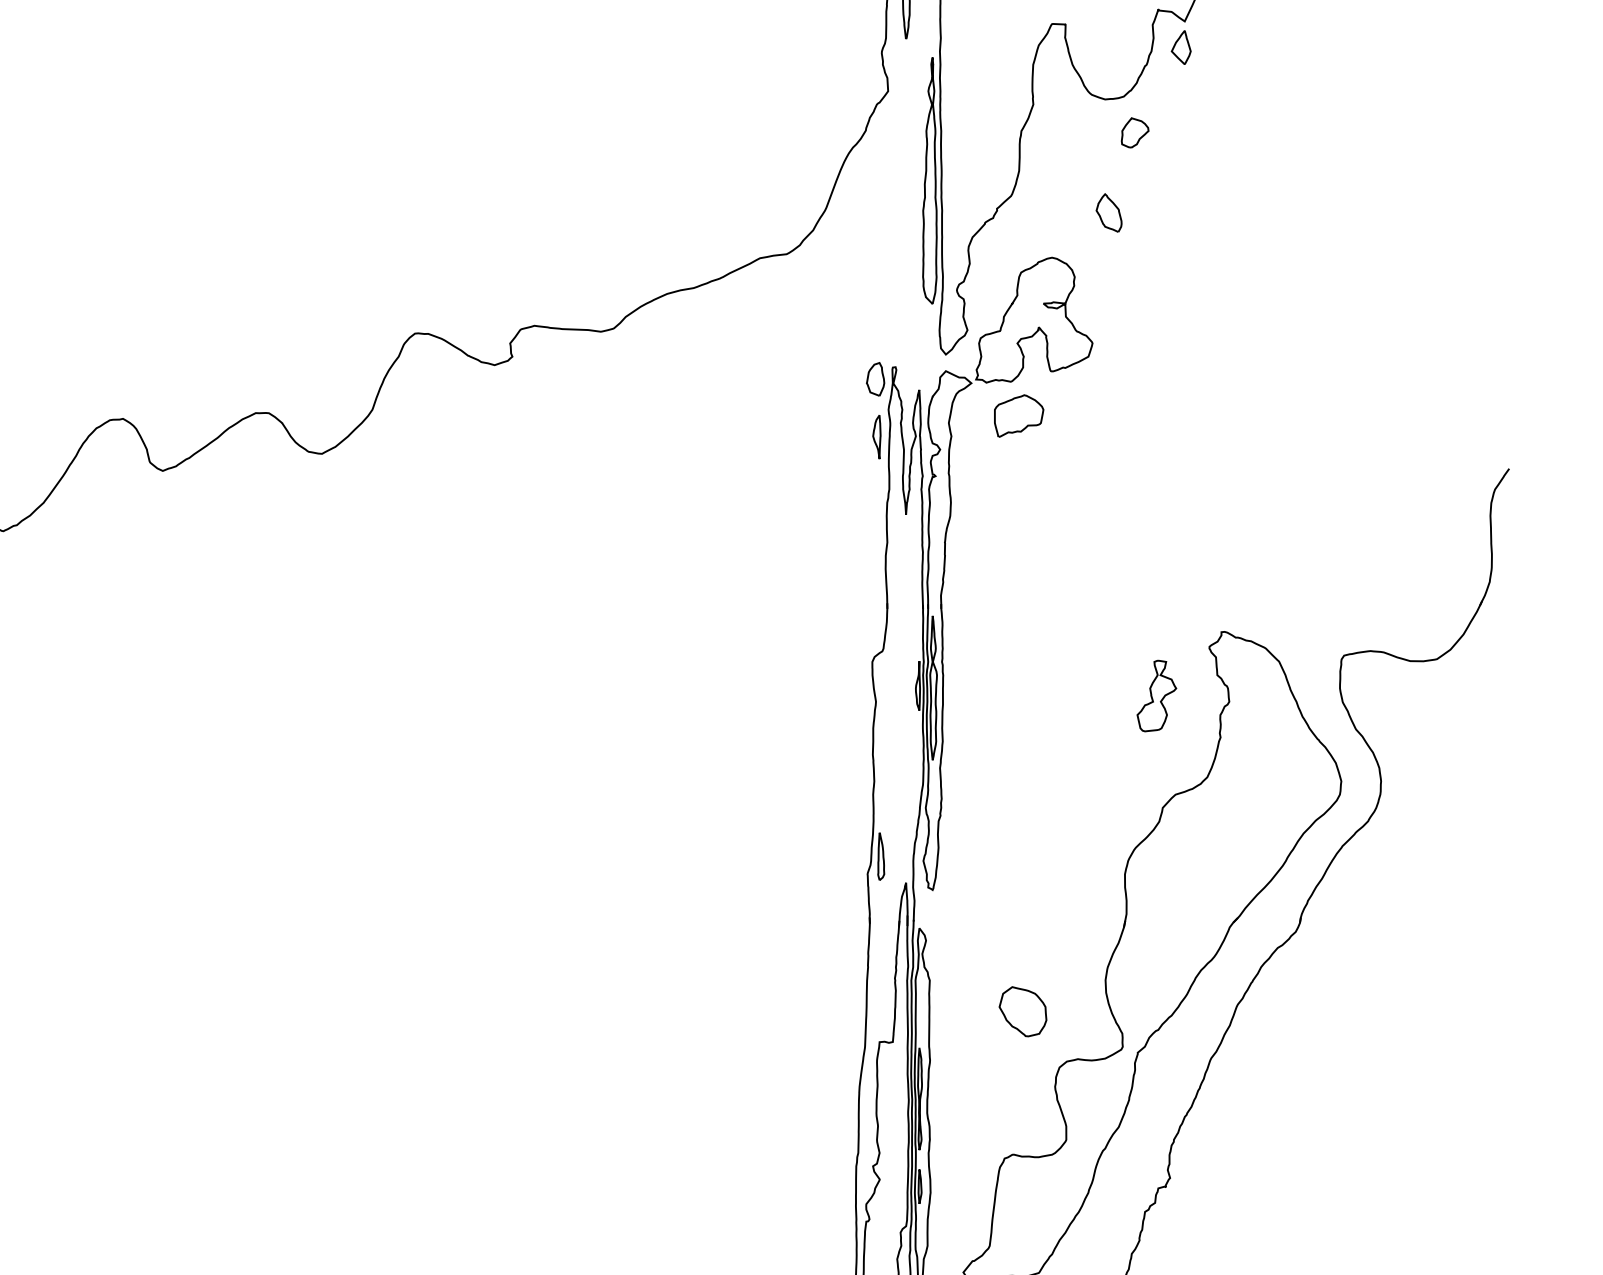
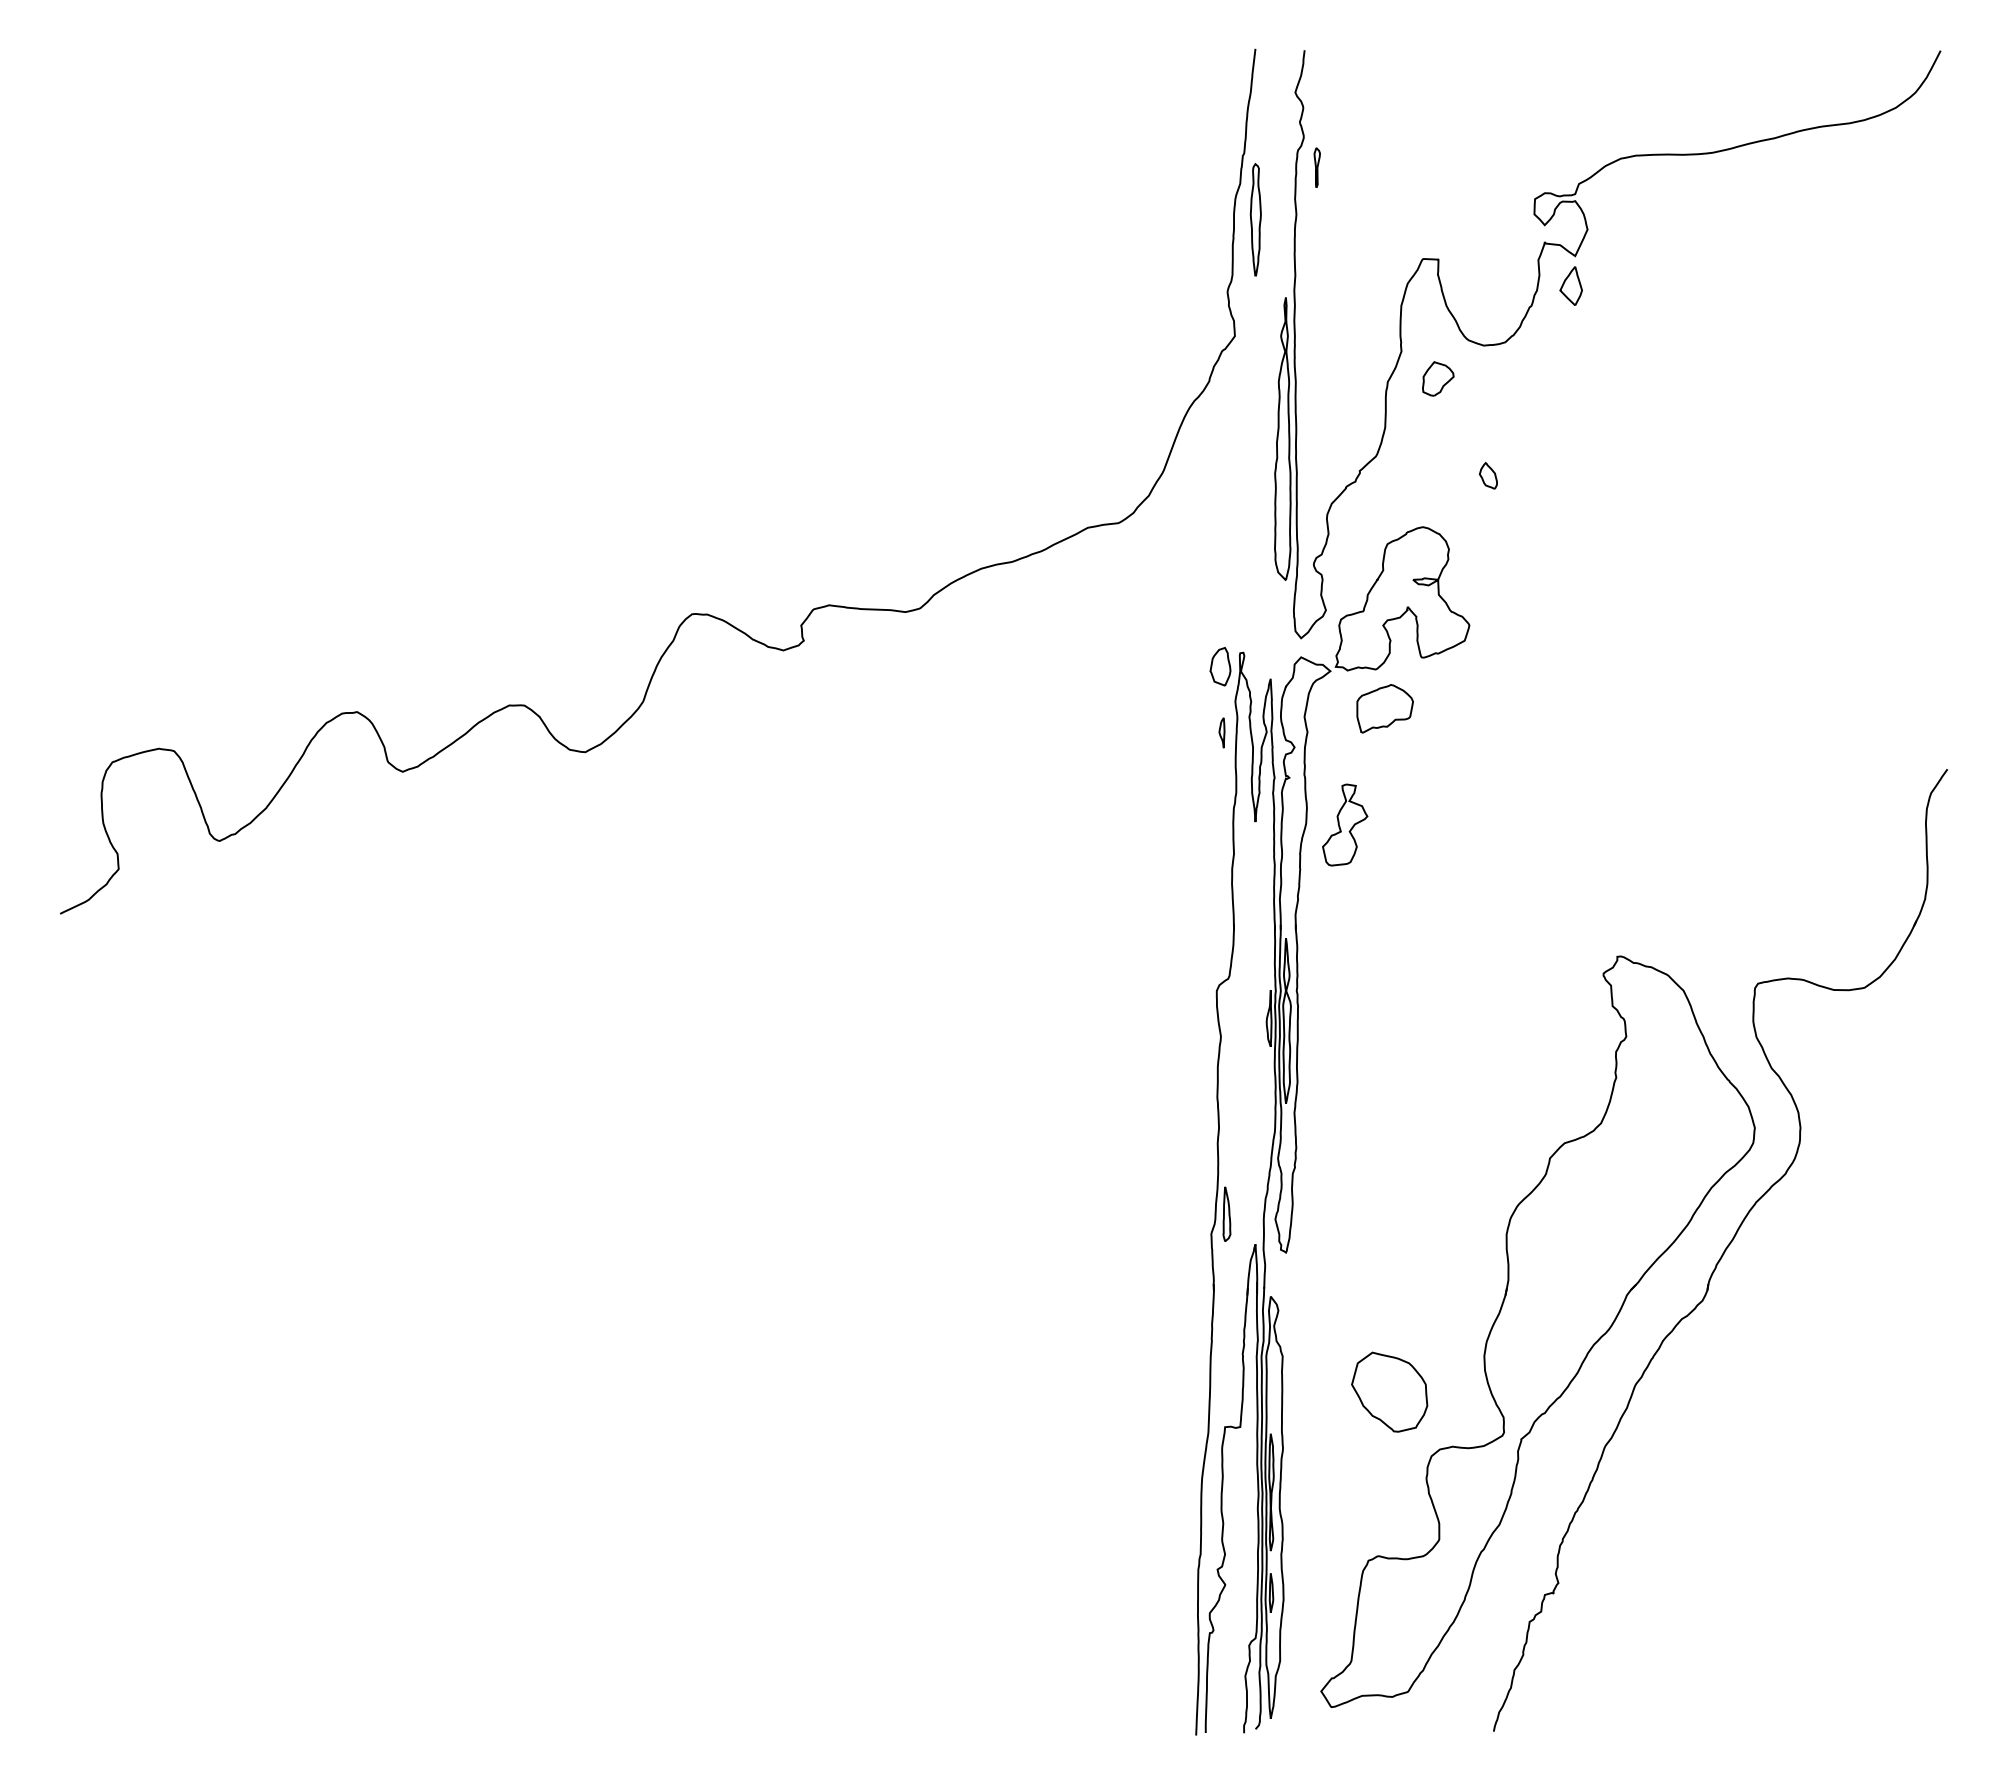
part: (1135, 132) -> (1438, 378), moved
part: (1109, 212) -> (1488, 475), size x0.6
part: (876, 436) -> (1221, 732), size x0.6
part: (1157, 695) -> (1345, 824), moved
part: (1022, 1011) -> (1389, 1392), size x1.4

